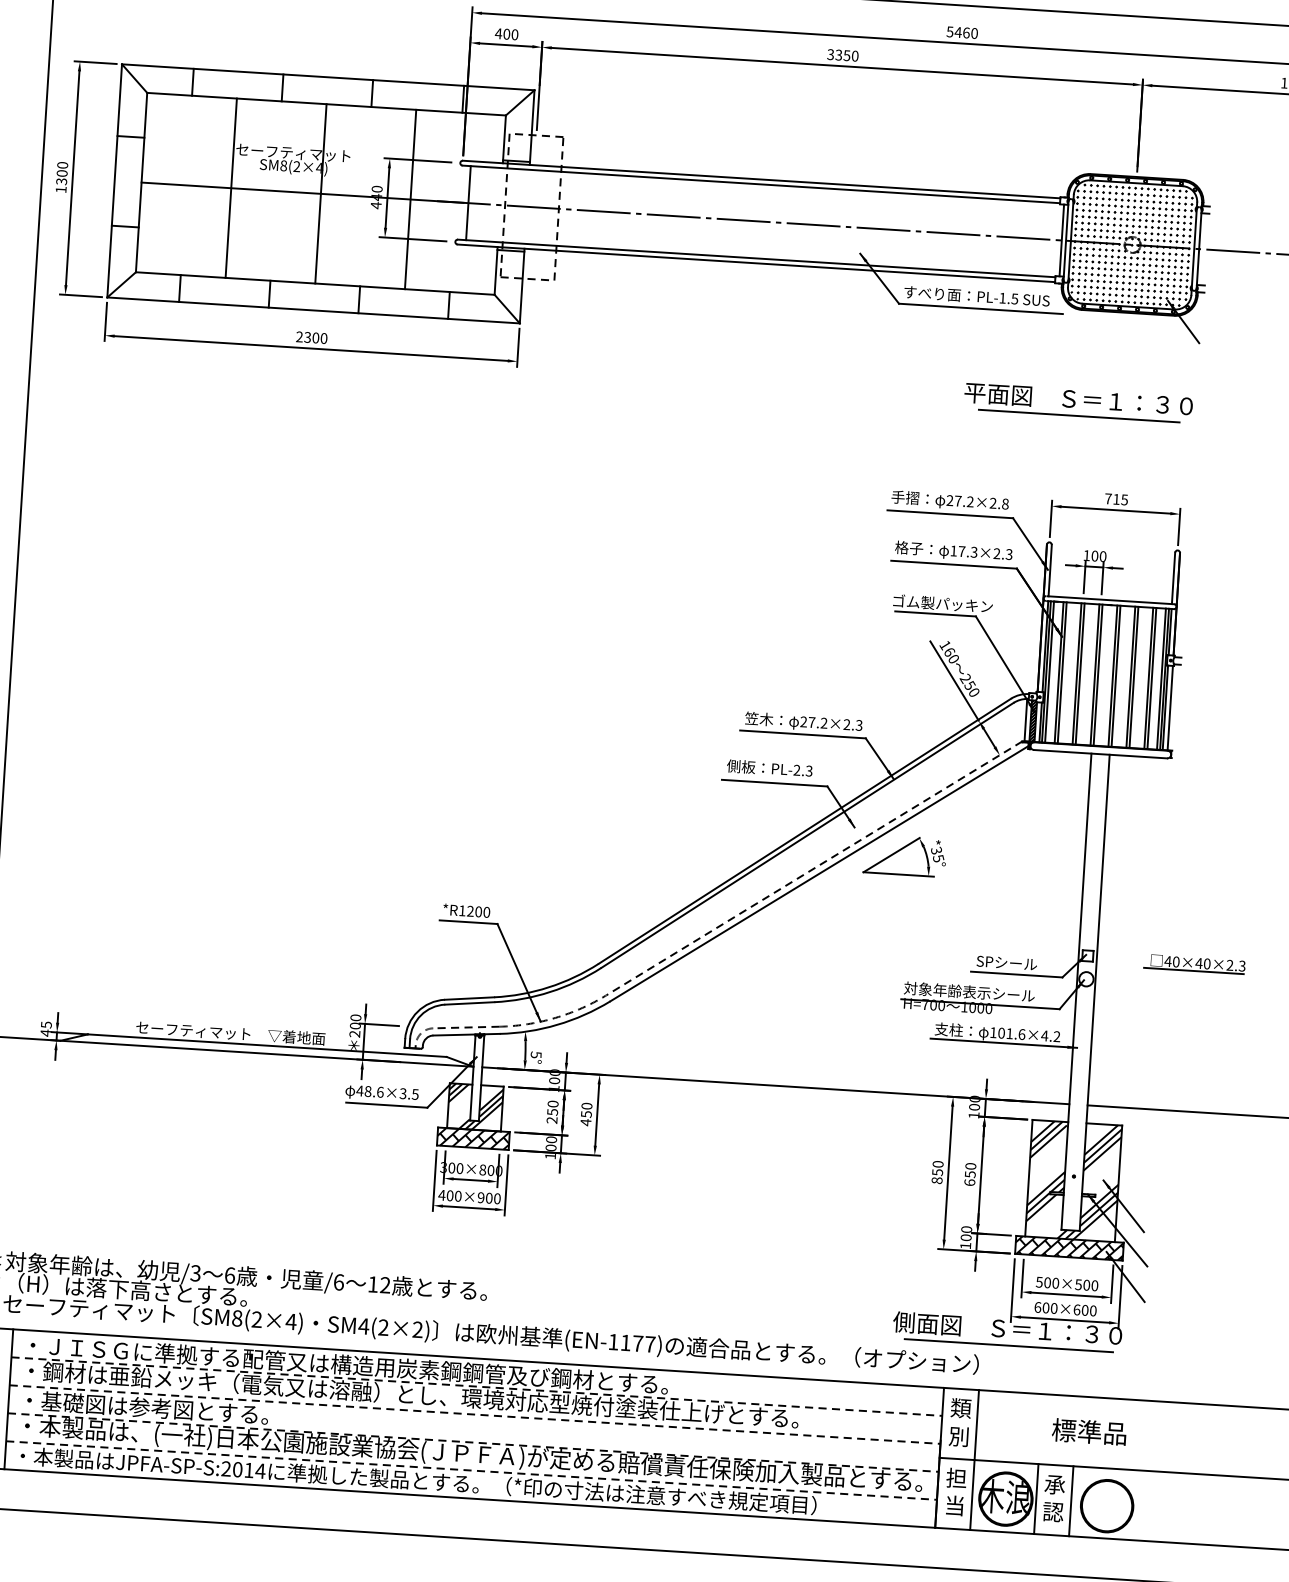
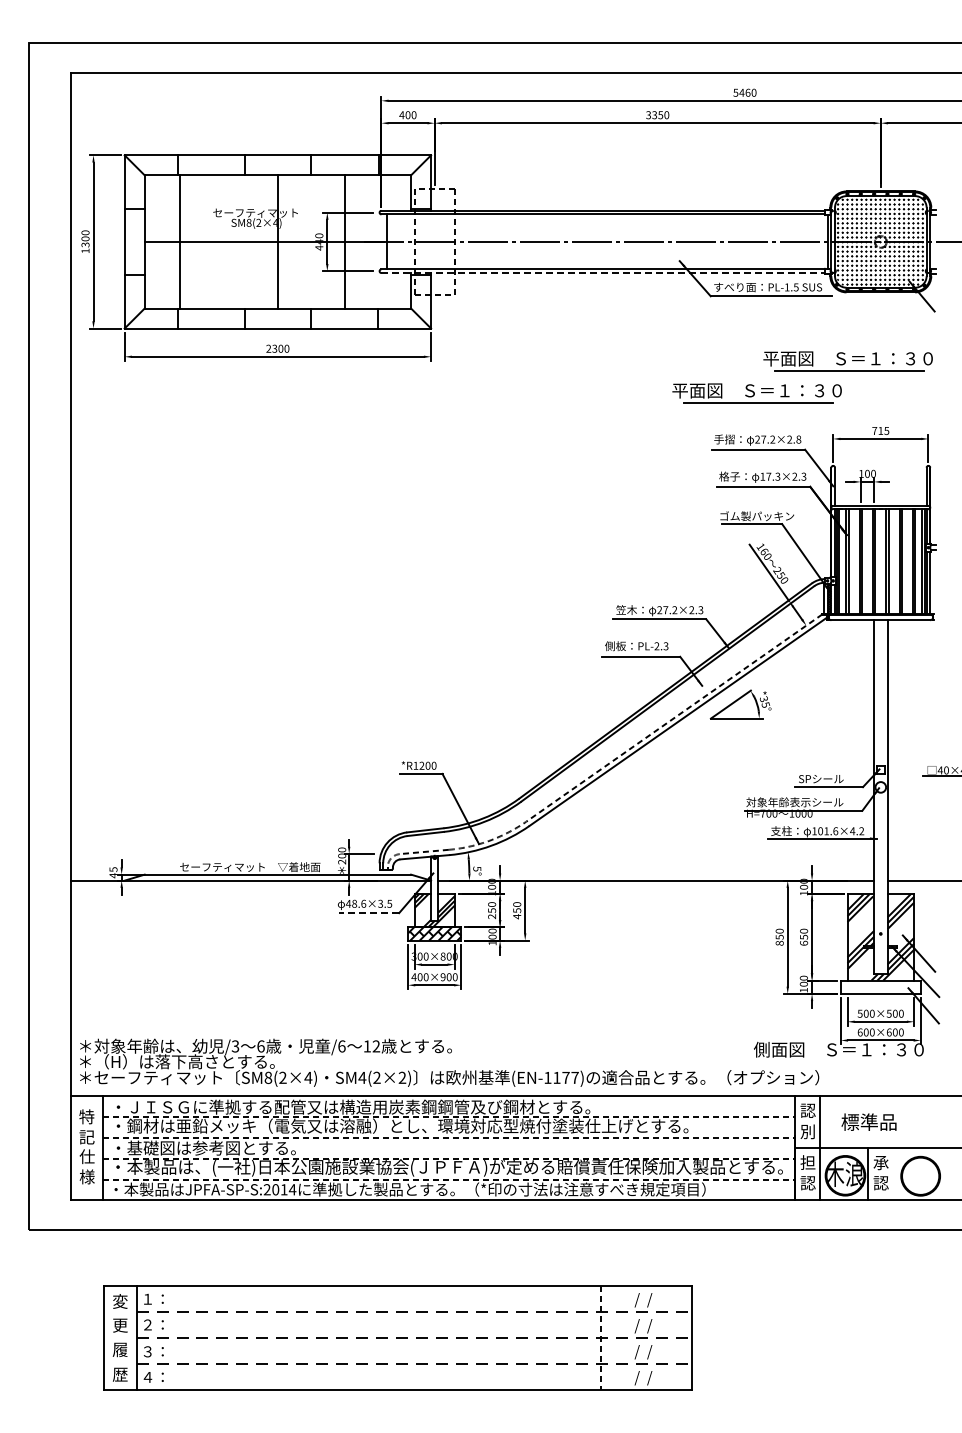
line: (231, 187) -> (180, 241), moved
line: (756, 263) -> (603, 273), solid -> dashed
part: (952, 438) -> (756, 393), added
line: (386, 1105) -> (368, 913), solid -> dashed
hatch: (1069, 1247) -> (880, 986), removed
line: (1008, 1346) -> (840, 1062), removed
text: (960, 1408) -> (807, 1110), 類 -> 認
text: (1088, 1430) -> (868, 1121), moved
line: (1070, 1501) -> (893, 1174), removed
text: (954, 1504) -> (807, 1182), 当 -> 認

